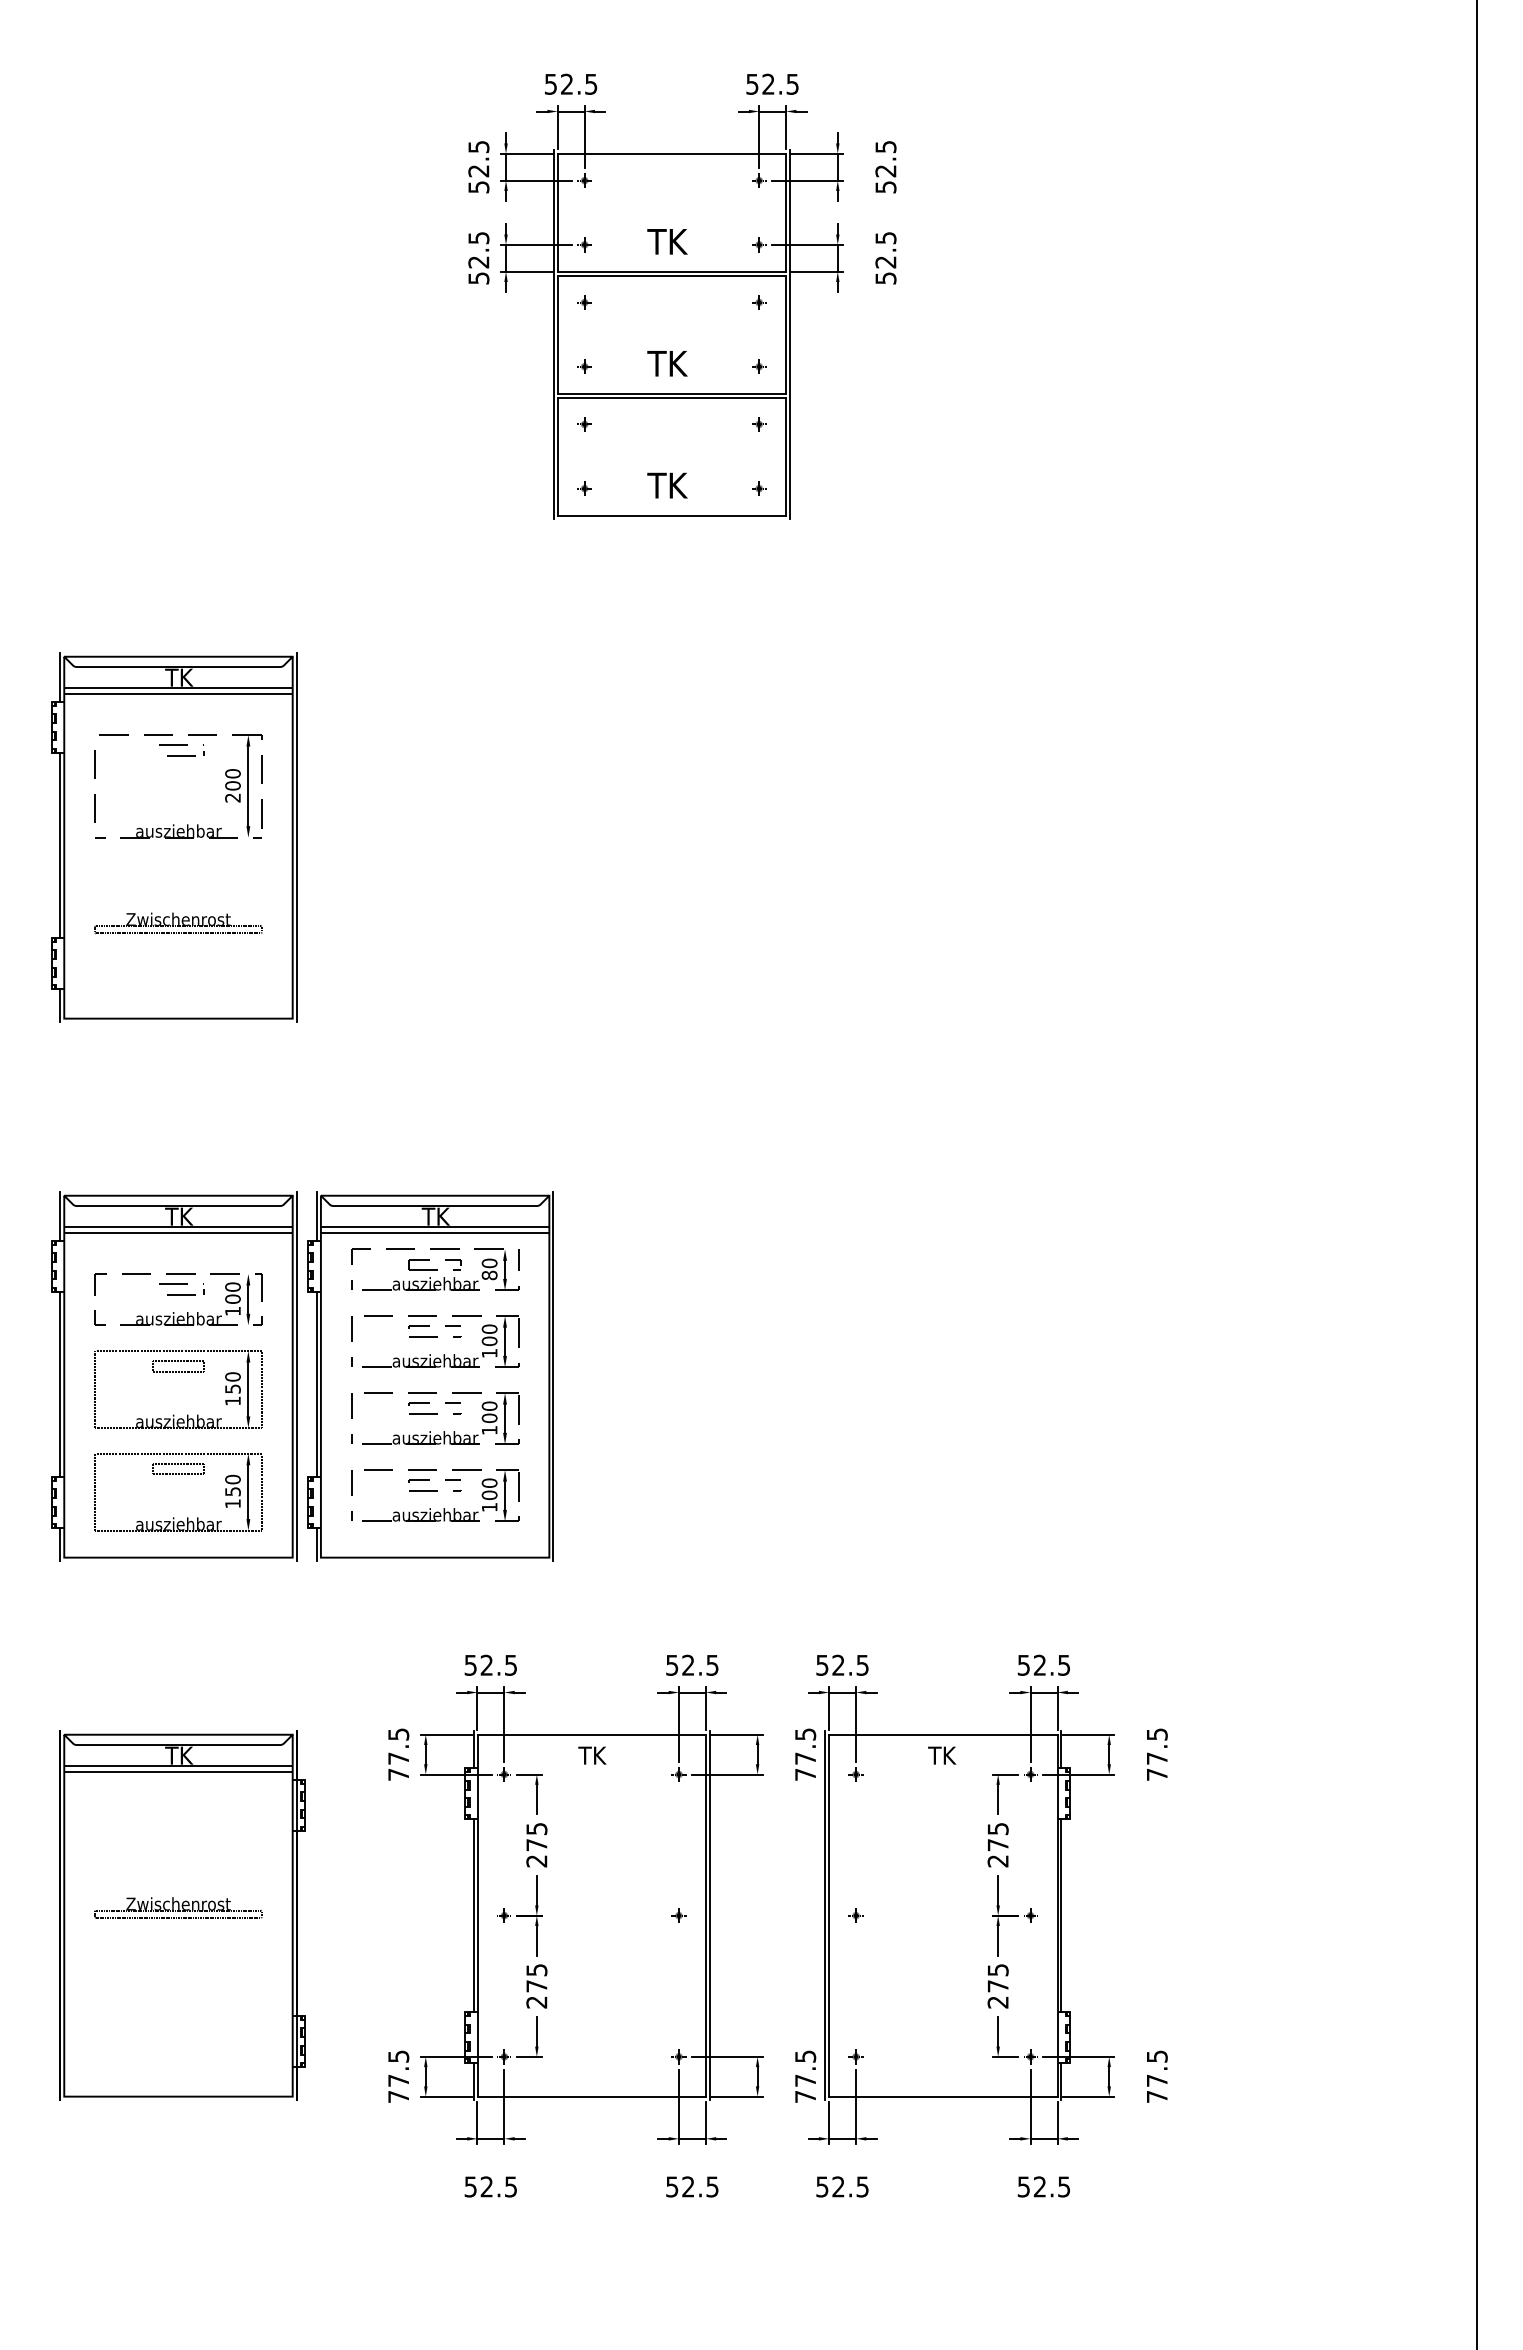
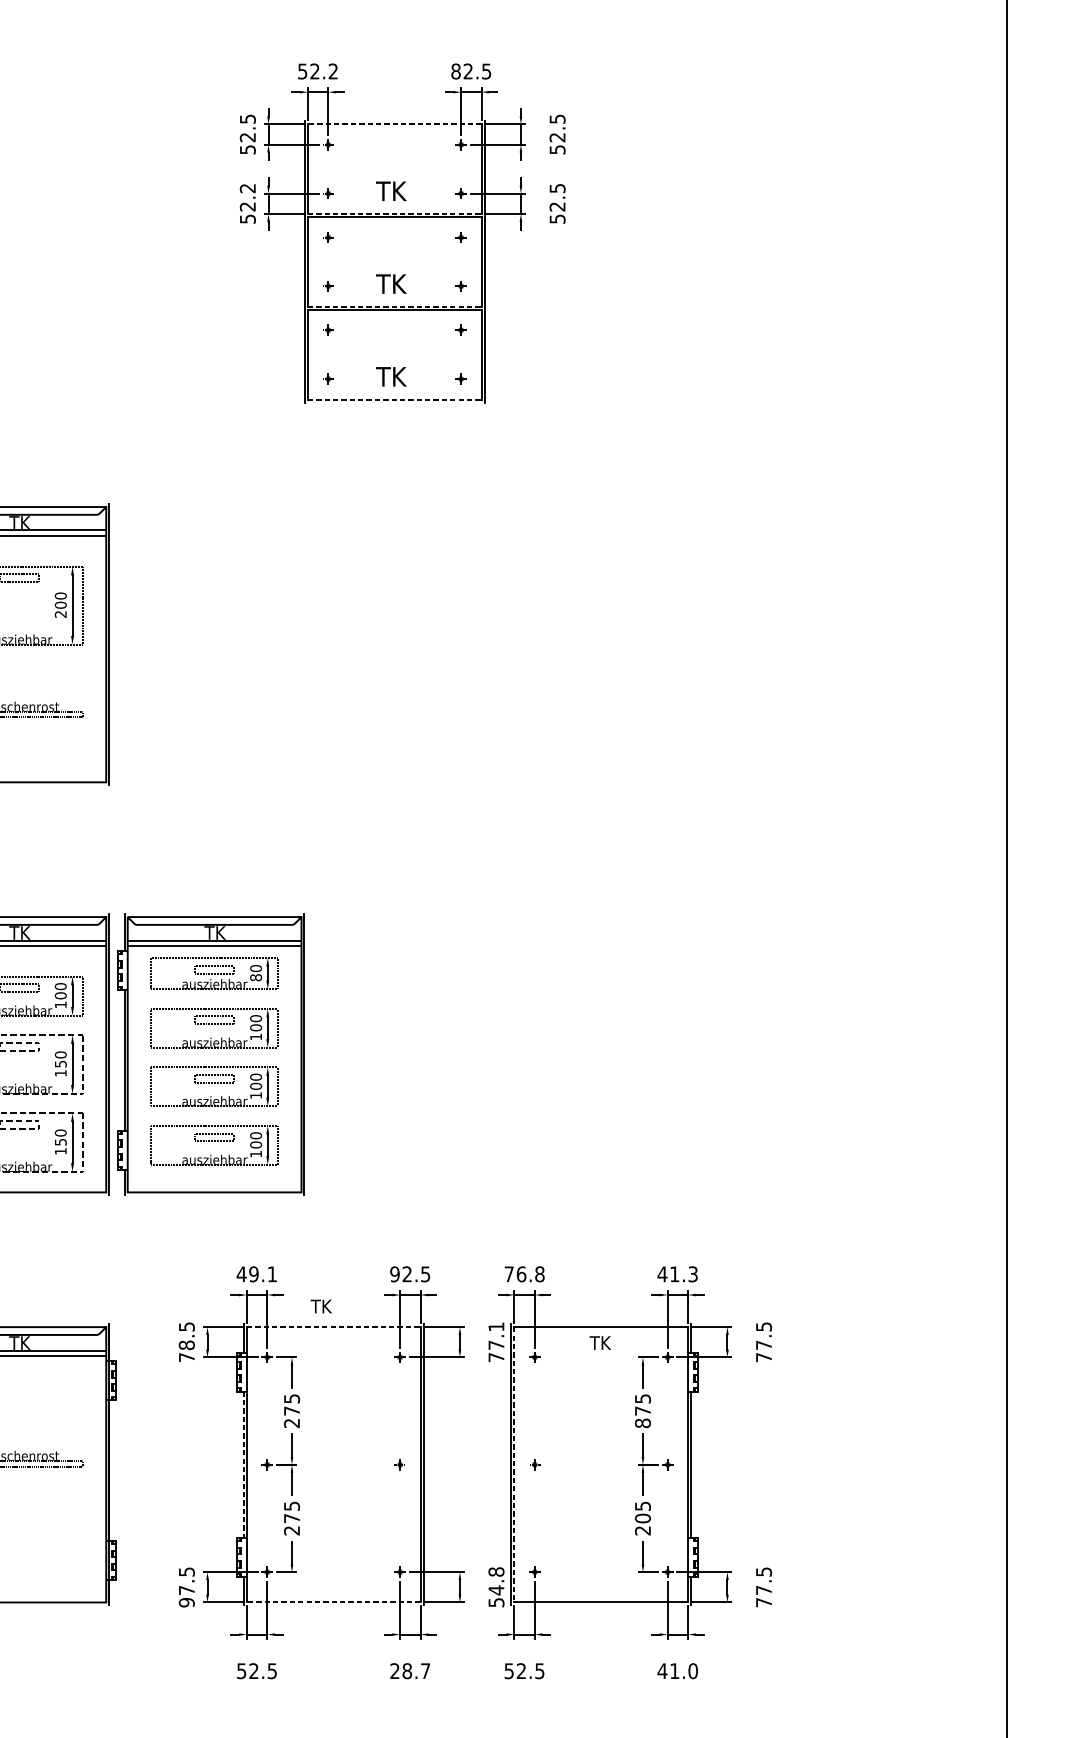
text: (591, 83) -> (333, 70), 52.5 -> 52.2
text: (752, 83) -> (456, 70), 52.5 -> 82.5
line: (671, 153) -> (394, 124), solid -> dashed
text: (478, 238) -> (247, 188), 52.5 -> 52.2
line: (672, 271) -> (395, 213), solid -> dashed
line: (672, 393) -> (395, 306), solid -> dashed
line: (672, 515) -> (395, 399), solid -> dashed
text: (671, 1664) -> (394, 1273), 52.5 -> 92.5
text: (842, 1664) -> (524, 1273), 52.5 -> 76.8
text: (1043, 1664) -> (677, 1273), 52.5 -> 41.3
text: (490, 1665) -> (256, 1274), 52.5 -> 49.1
line: (592, 1734) -> (334, 1326), solid -> dashed
text: (805, 1734) -> (496, 1326), 77.5 -> 77.1
text: (592, 1755) -> (321, 1306), moved
text: (398, 1758) -> (186, 1345), 77.5 -> 78.5
text: (997, 1861) -> (642, 1423), 275 -> 875
line: (829, 1915) -> (514, 1464), solid -> dashed
line: (473, 1916) -> (243, 1465), solid -> dashed
text: (997, 1986) -> (642, 1518), 275 -> 205
text: (805, 2076) -> (496, 1587), 77.5 -> 54.8
text: (398, 2096) -> (186, 1602), 77.5 -> 97.5
line: (591, 2096) -> (333, 1602), solid -> dashed
text: (692, 2186) -> (410, 1670), 52.5 -> 28.7
text: (1043, 2186) -> (677, 1670), 52.5 -> 41.0

